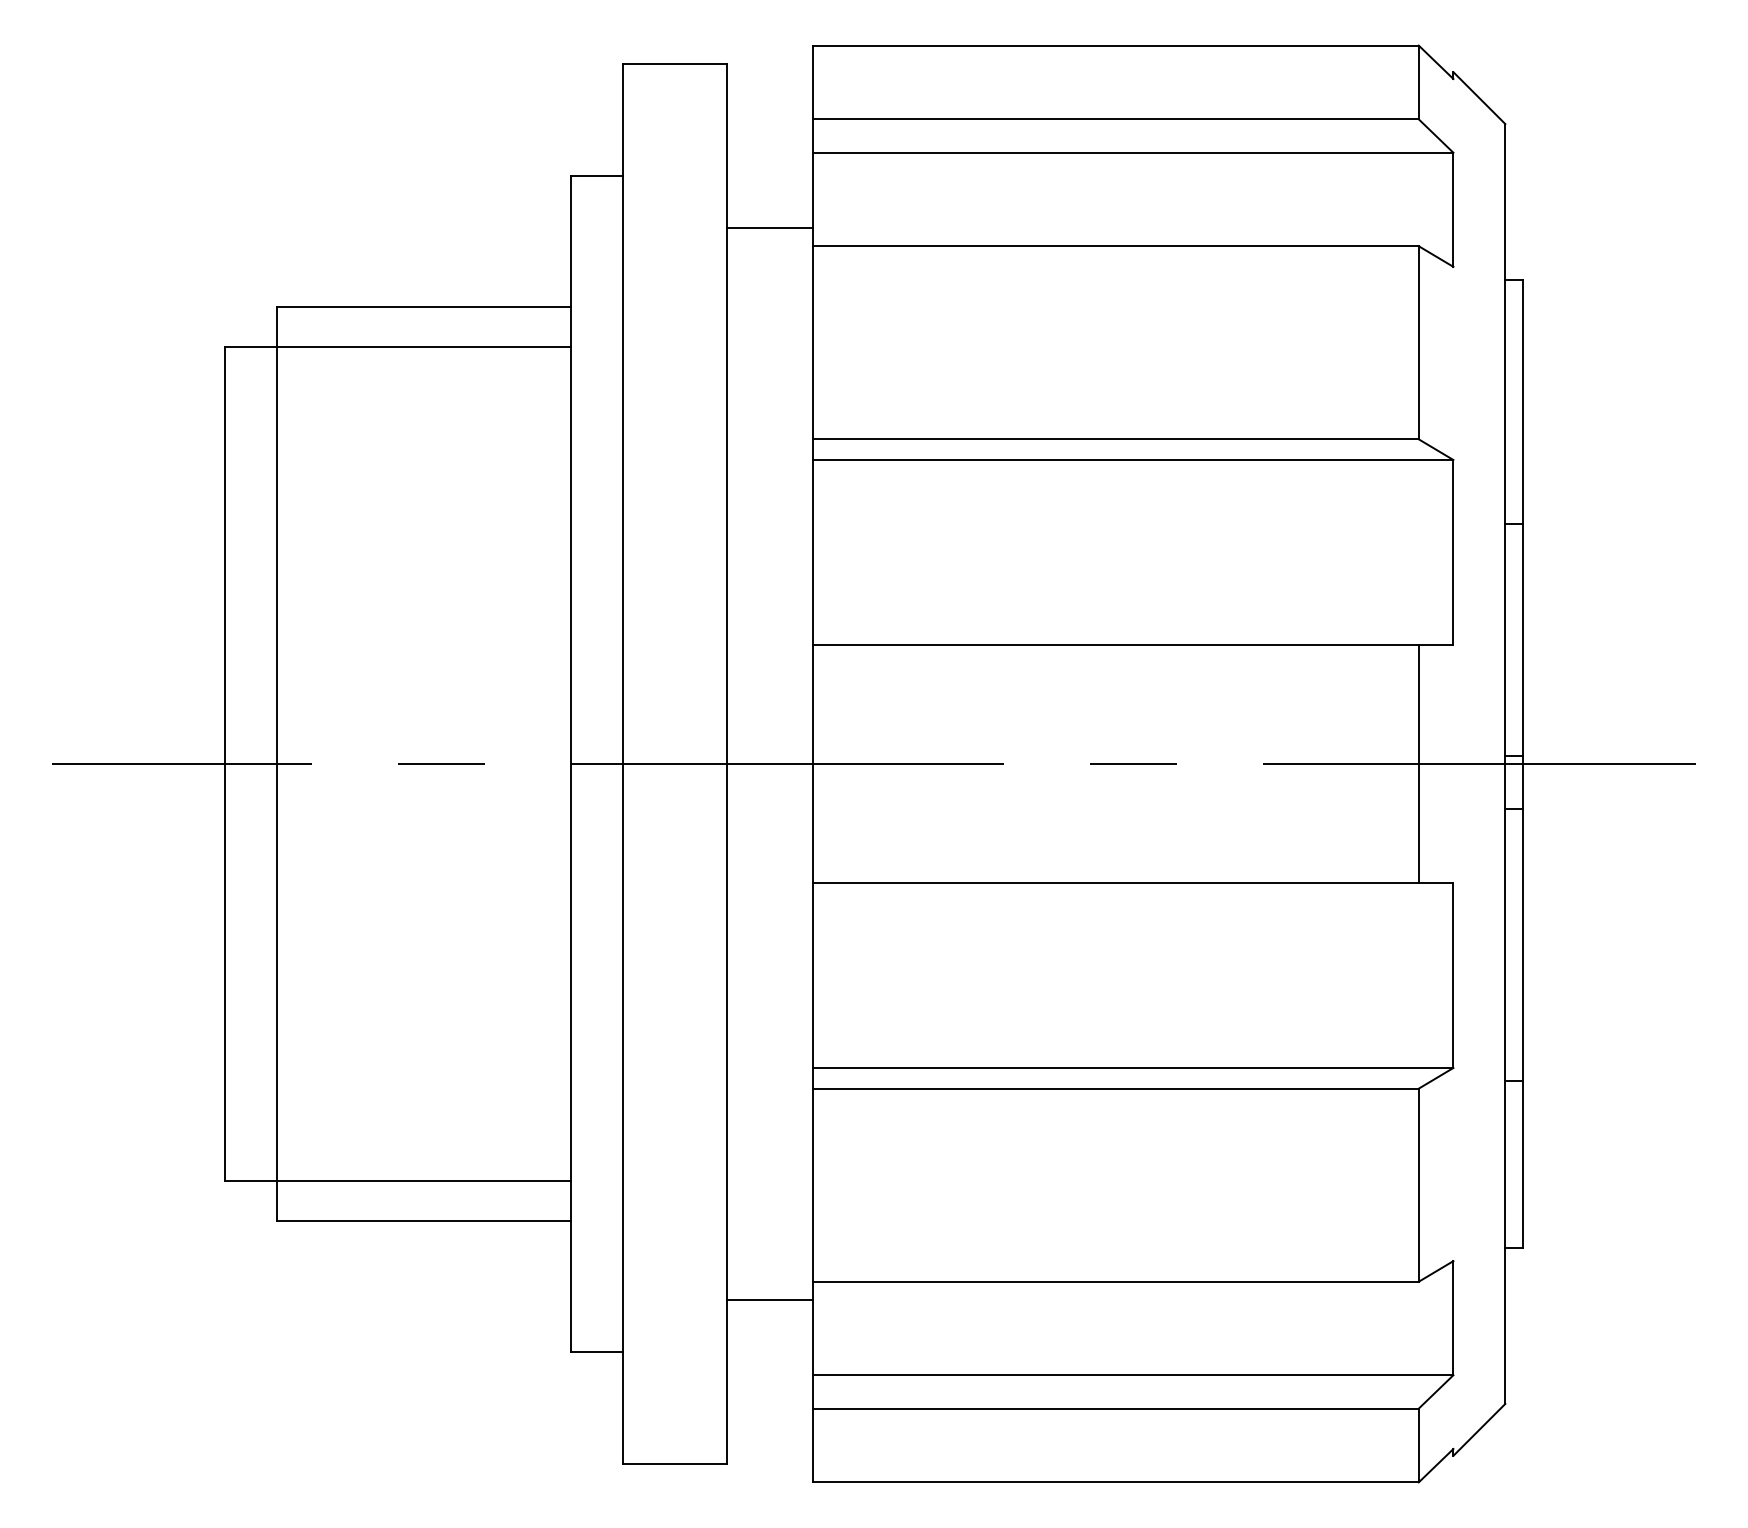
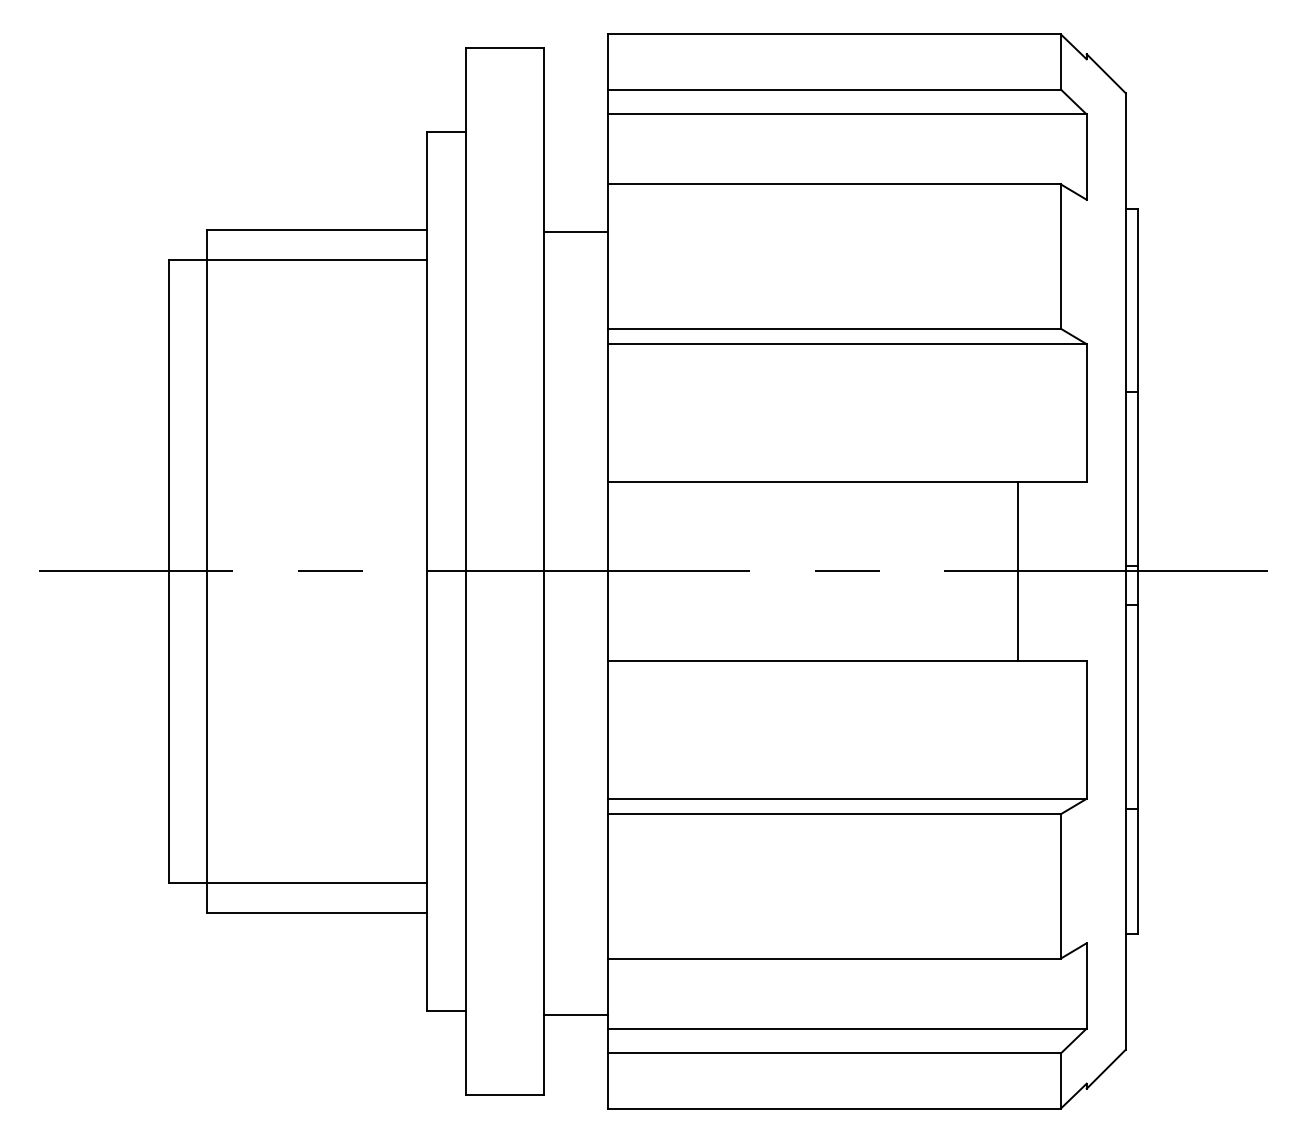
line: (769, 227) -> (575, 231), moved
line: (1418, 763) -> (1017, 571), moved
line: (769, 1300) -> (575, 1015), moved

